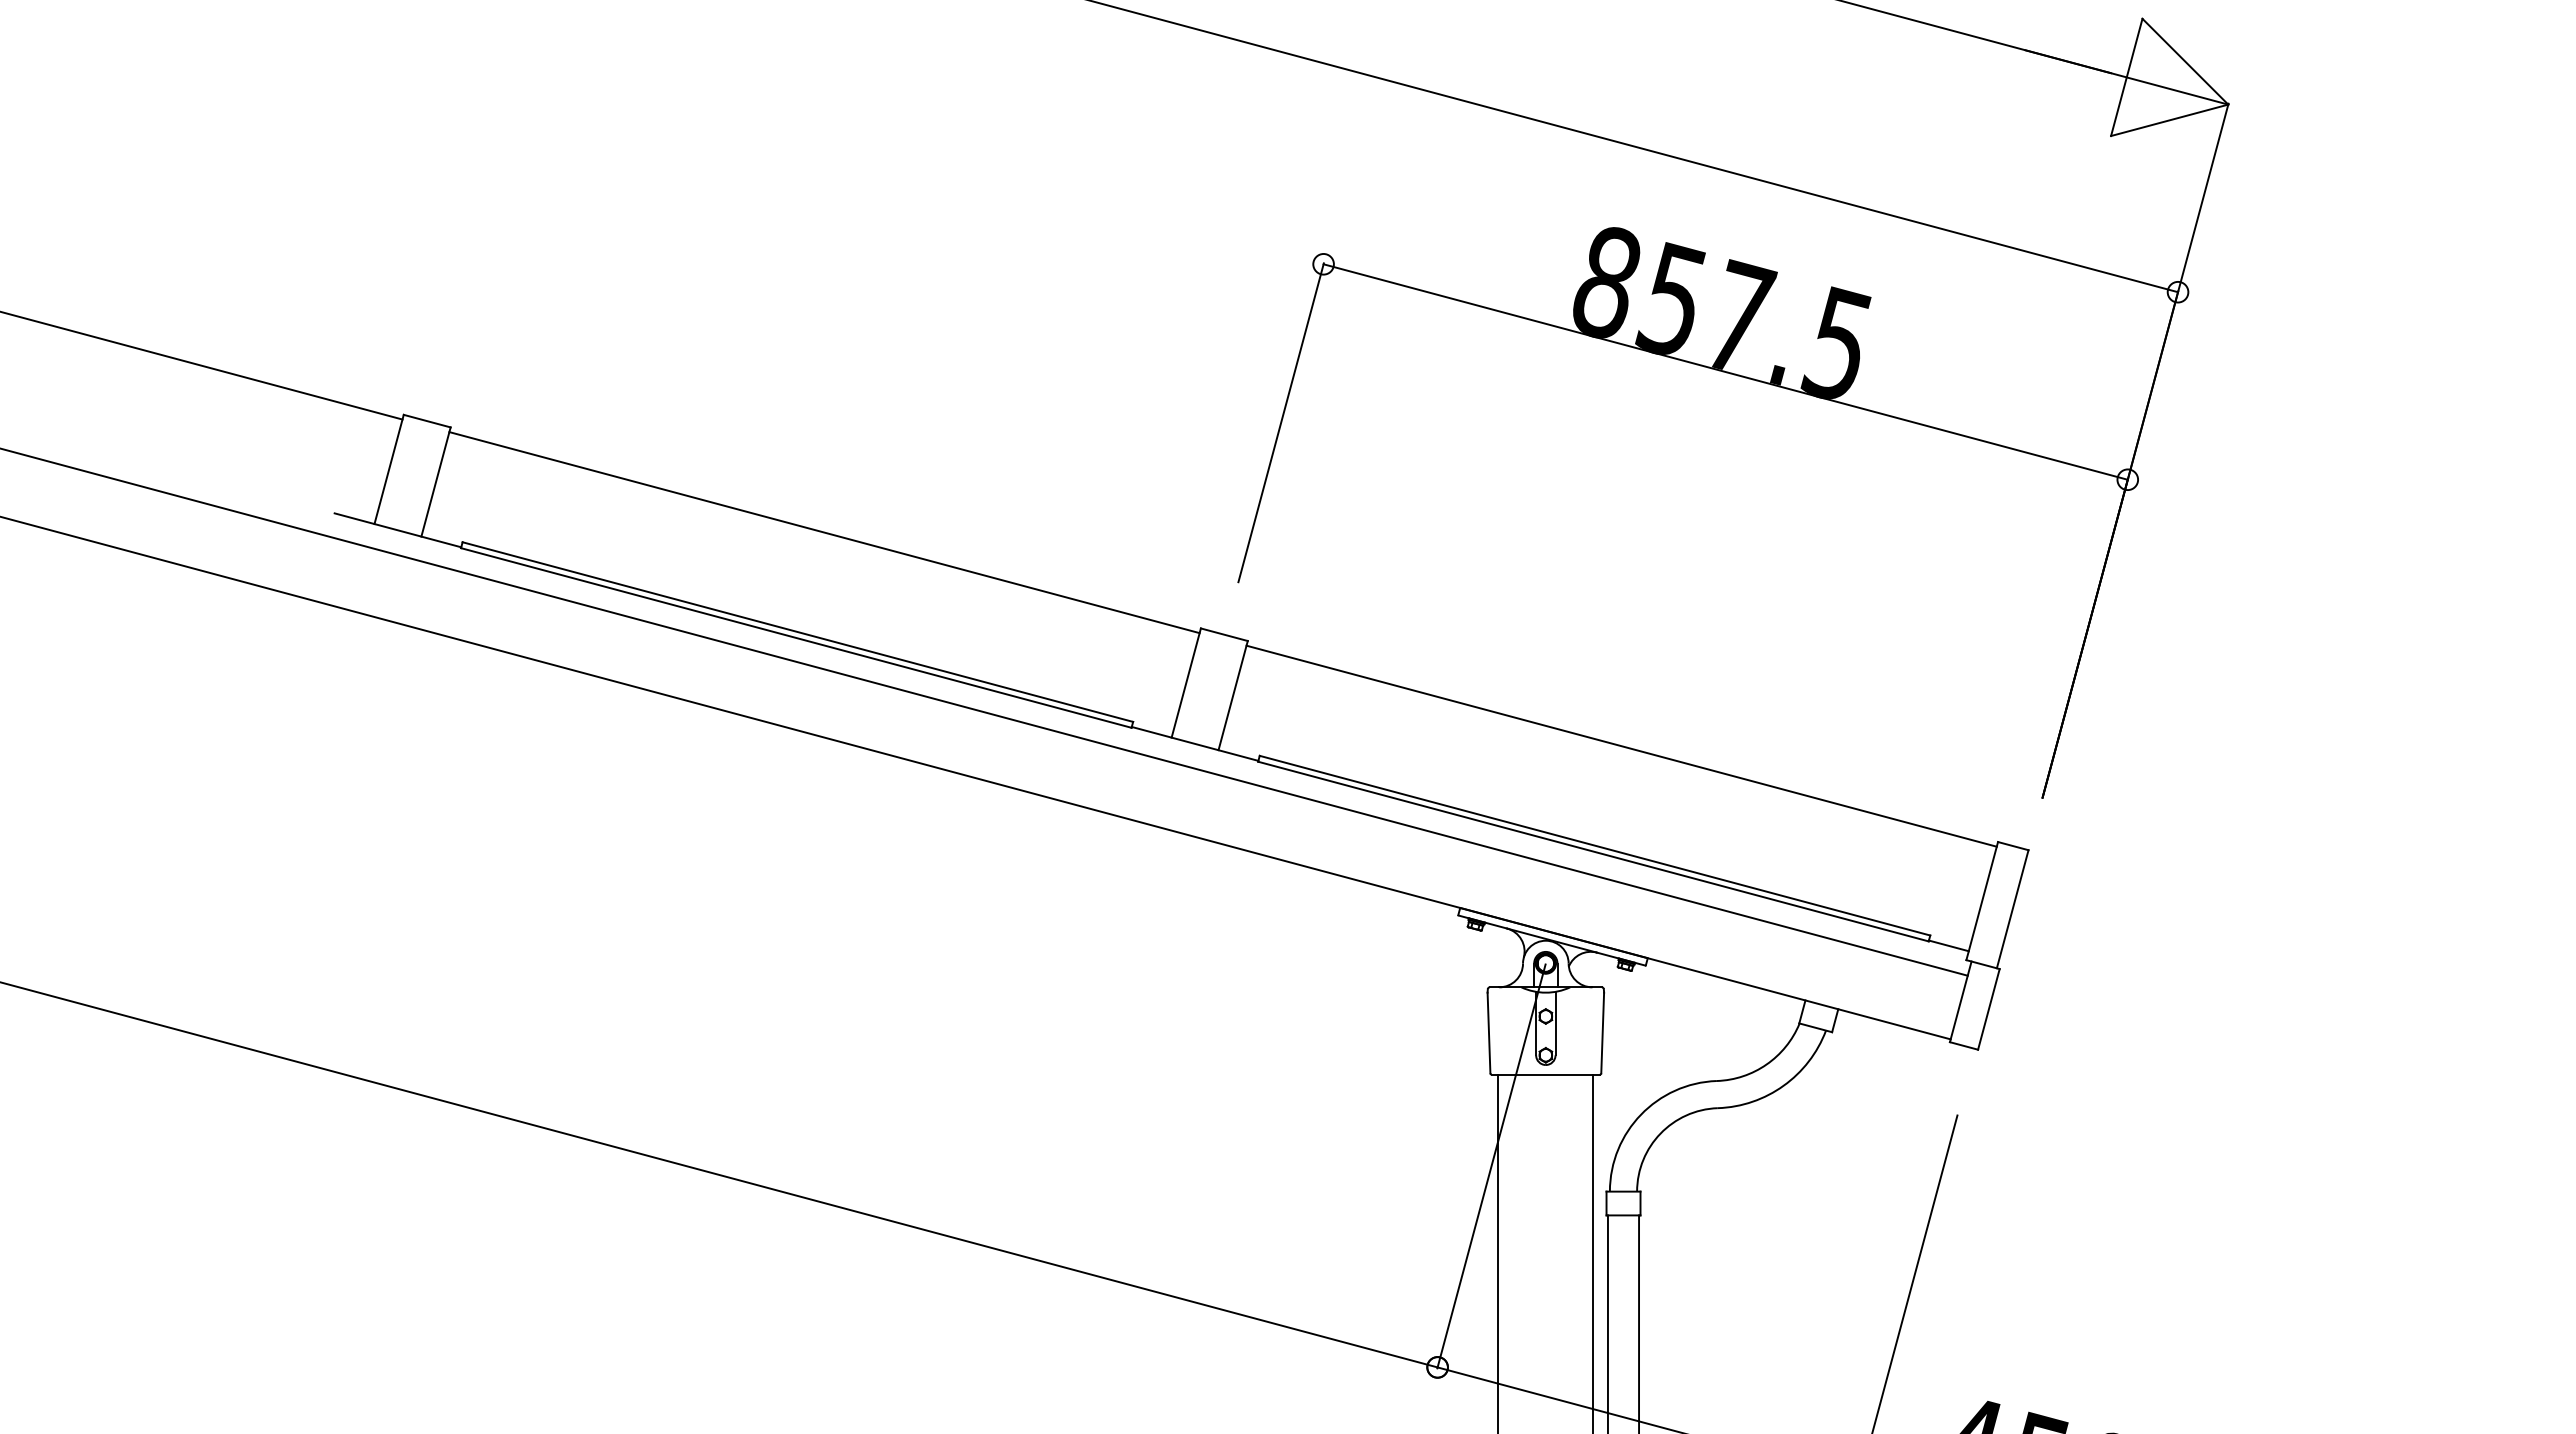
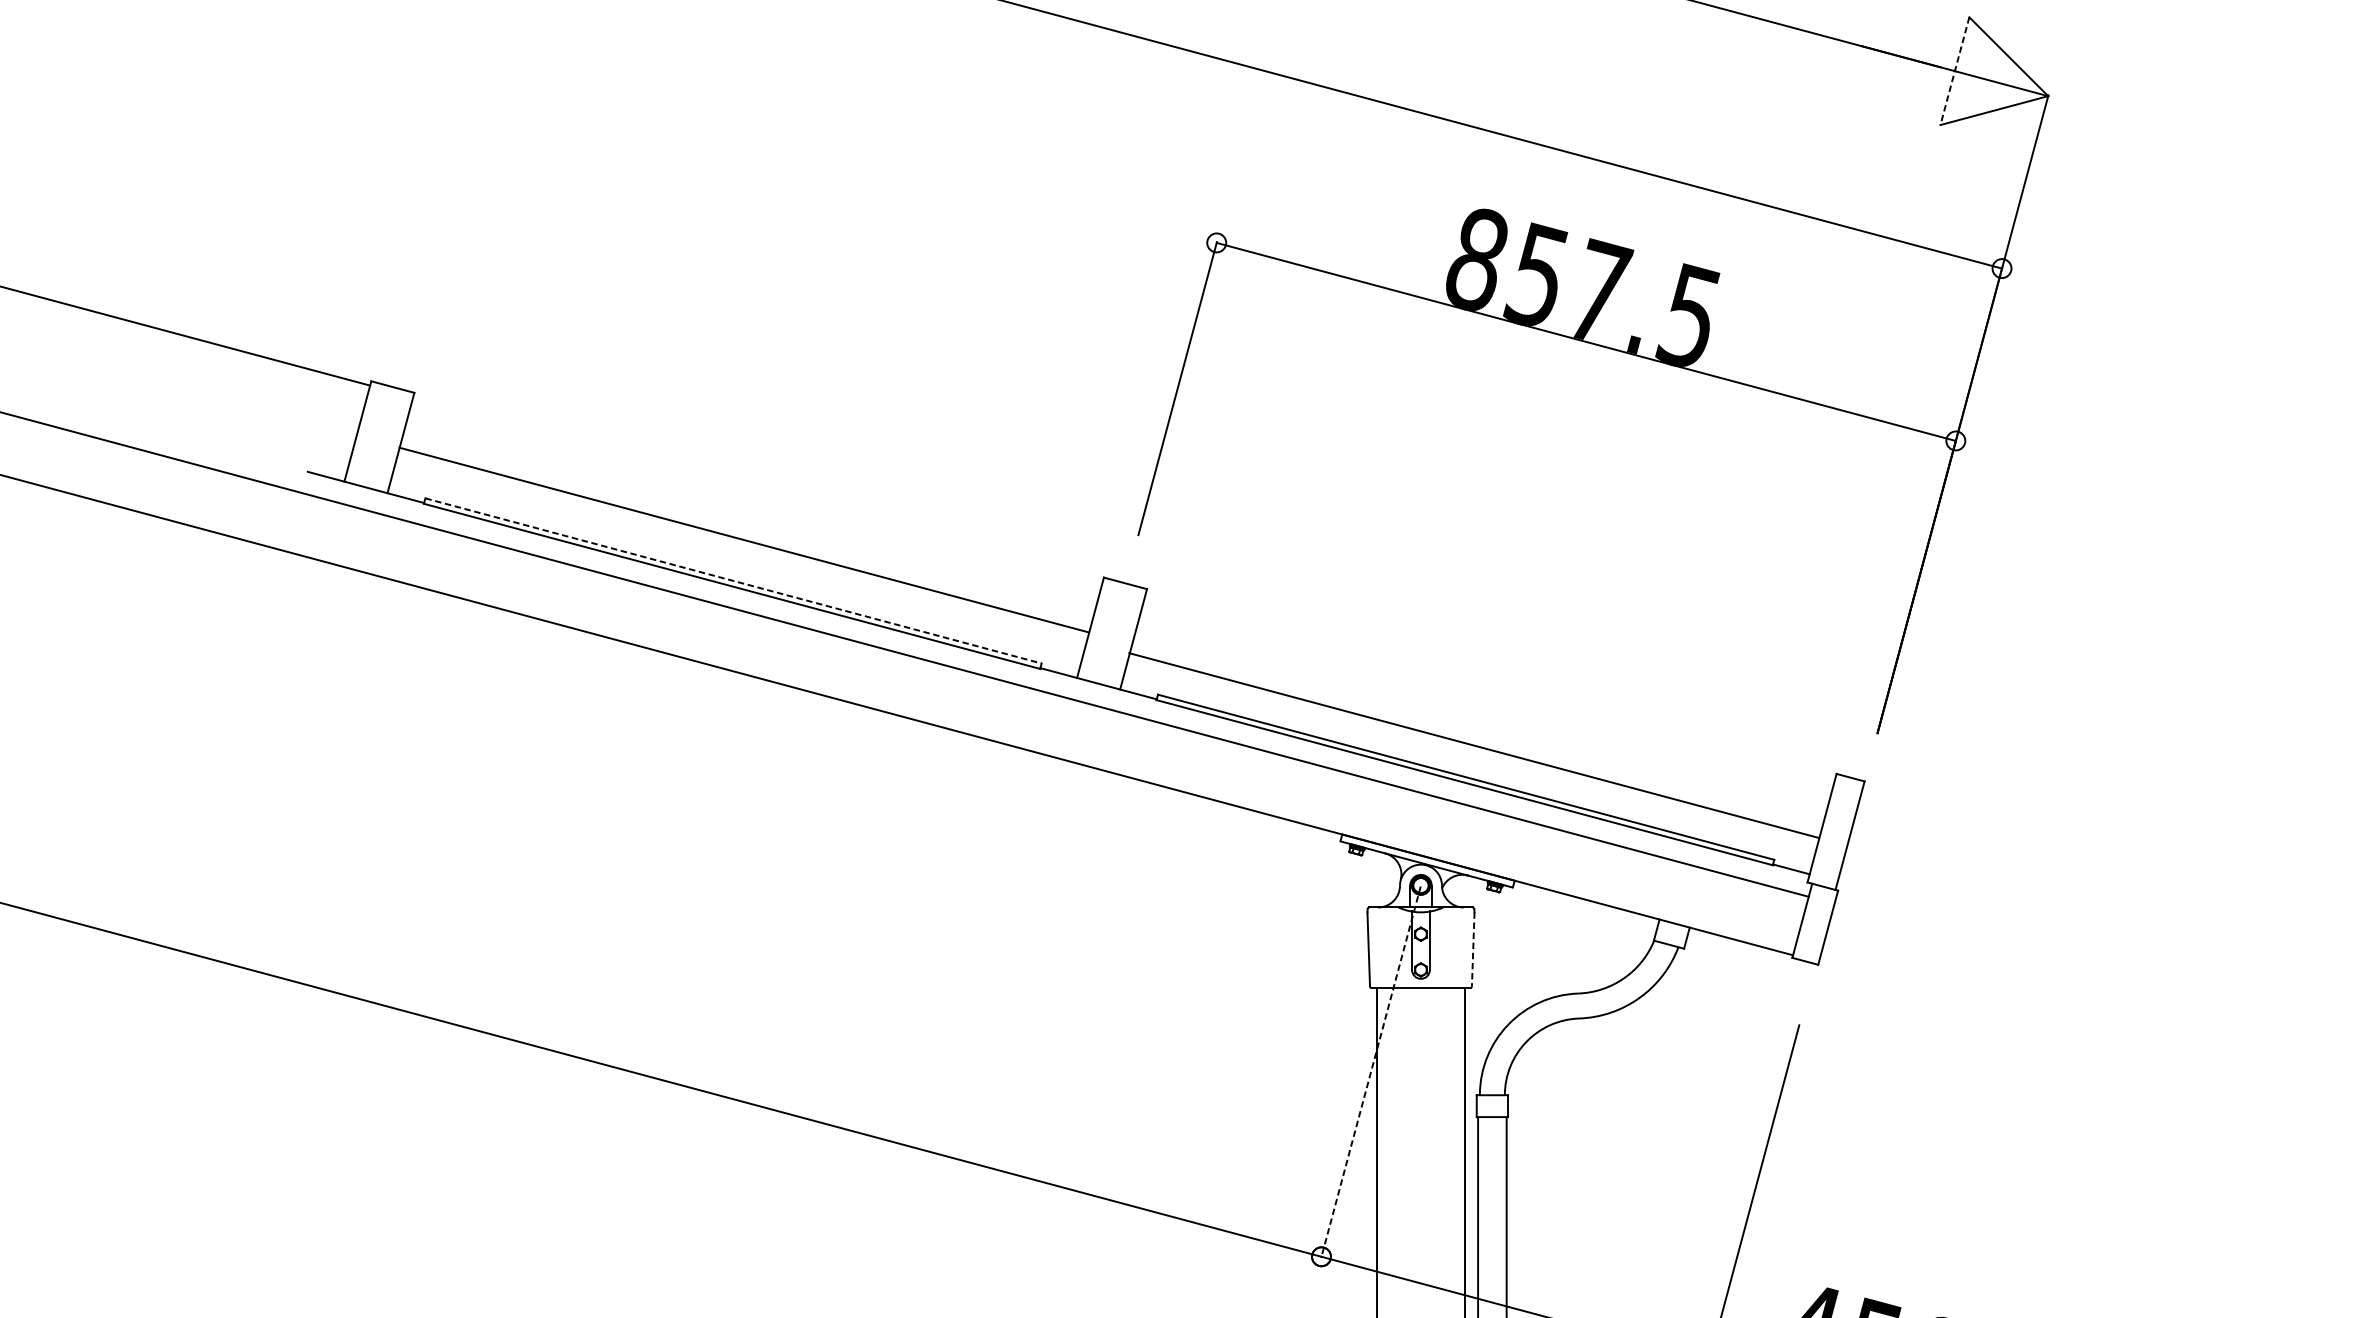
line: (2126, 77) -> (1954, 71), solid -> dashed
line: (824, 532) -> (744, 539), moved
line: (798, 632) -> (734, 581), solid -> dashed
line: (1621, 745) -> (1473, 744), moved
line: (1602, 1033) -> (1473, 949), solid -> dashed
line: (1491, 1166) -> (1371, 1072), solid -> dashed

